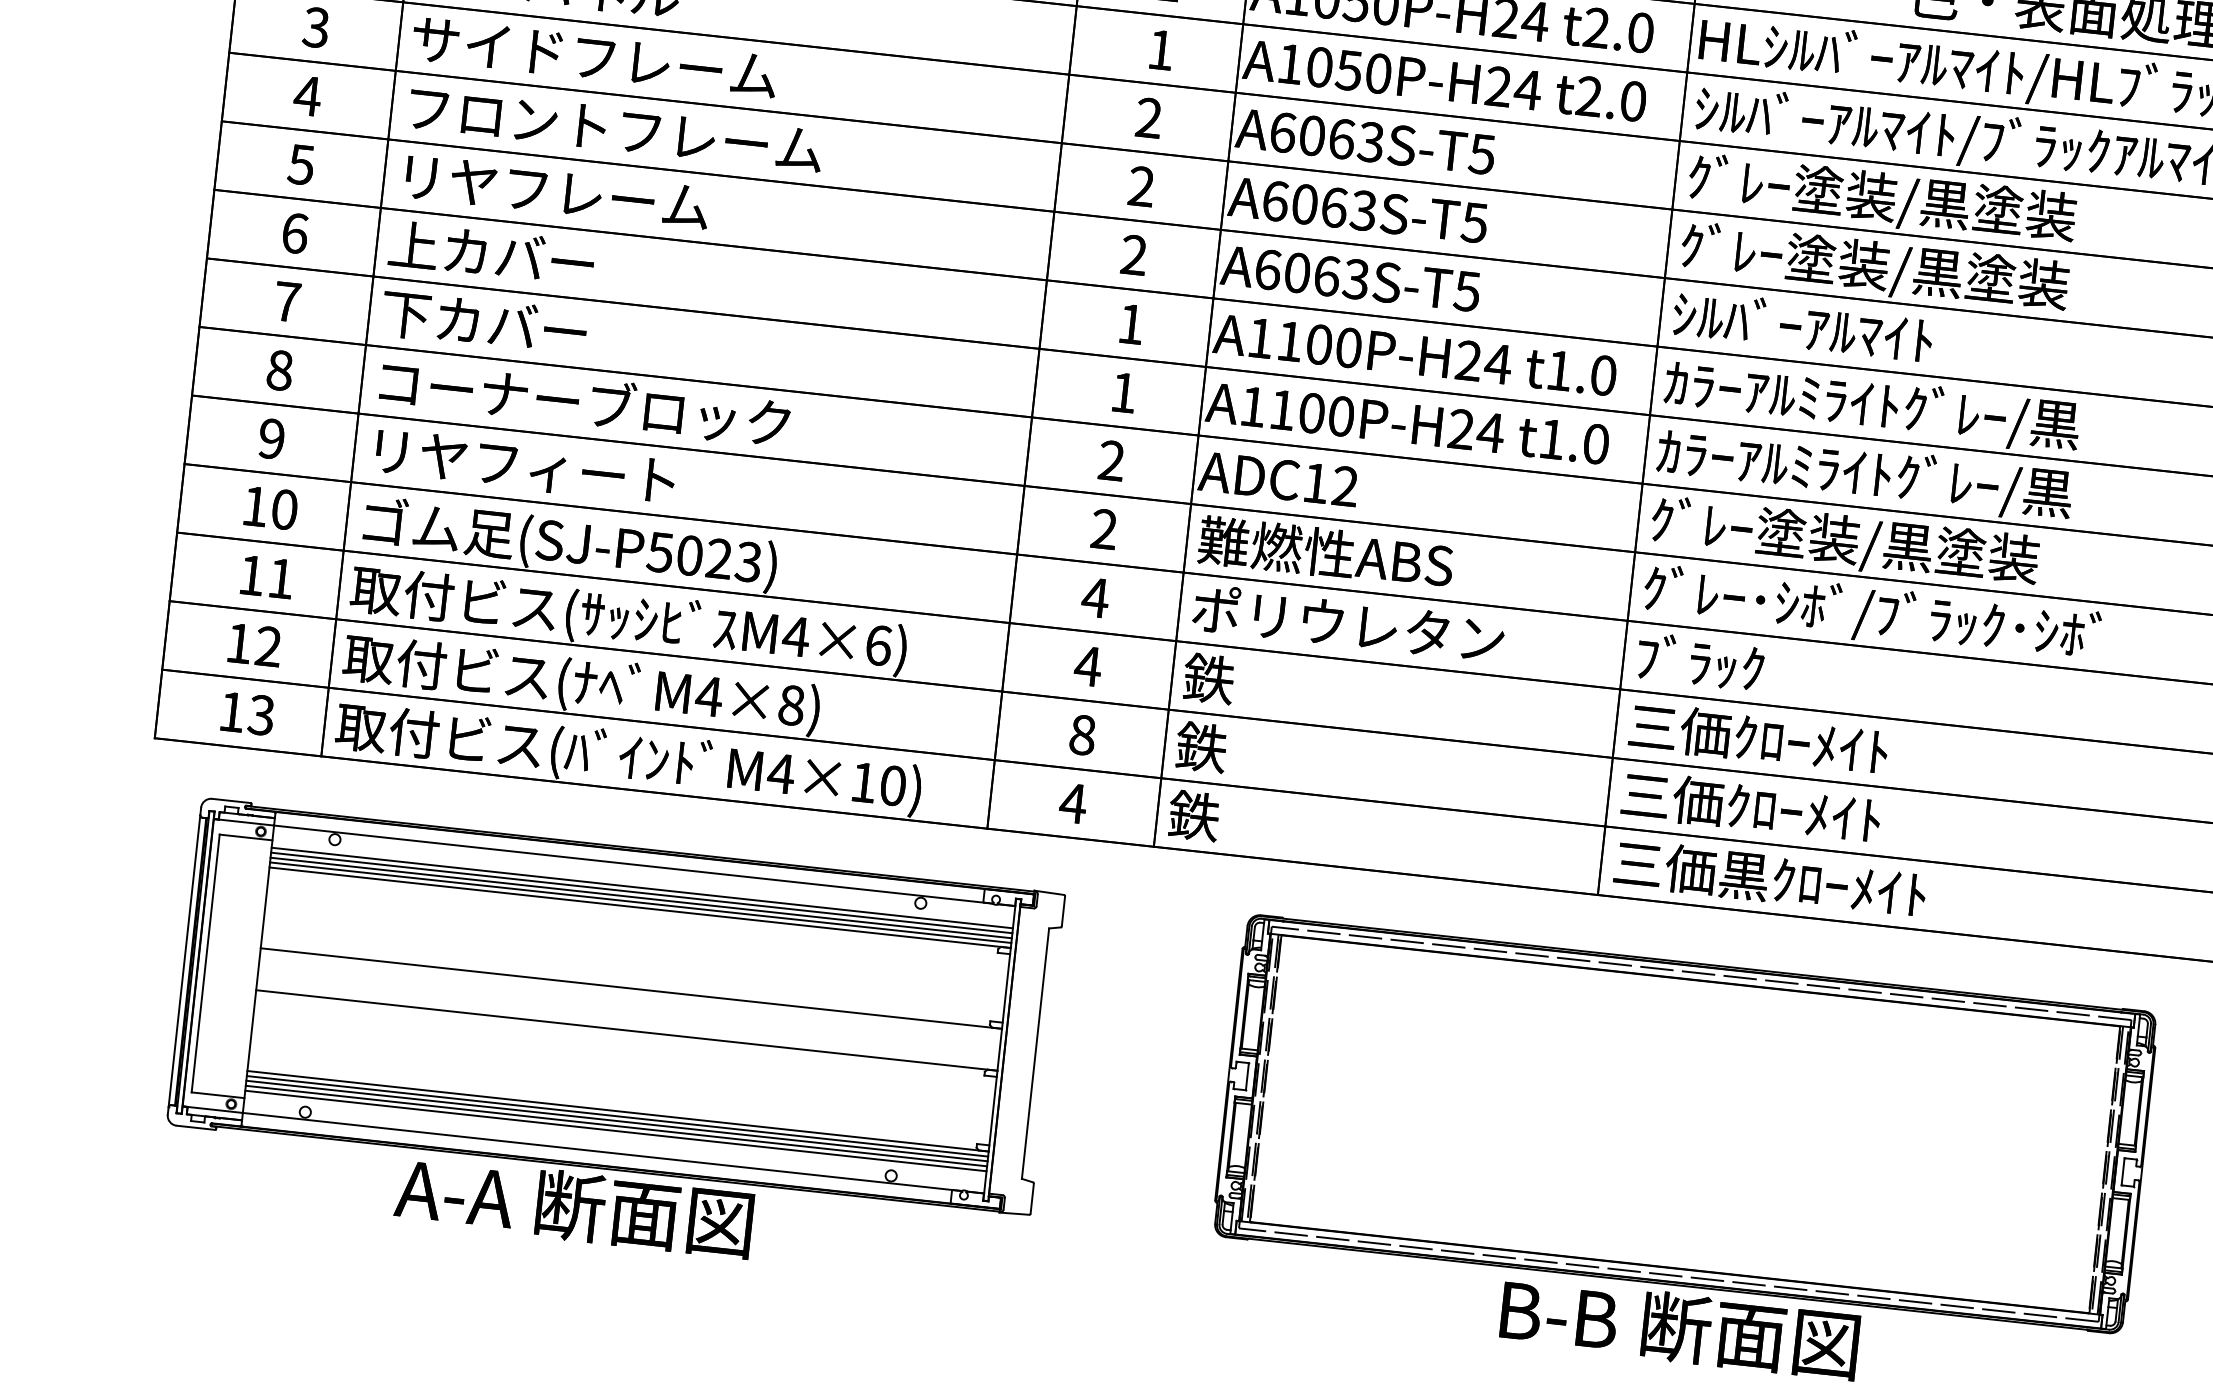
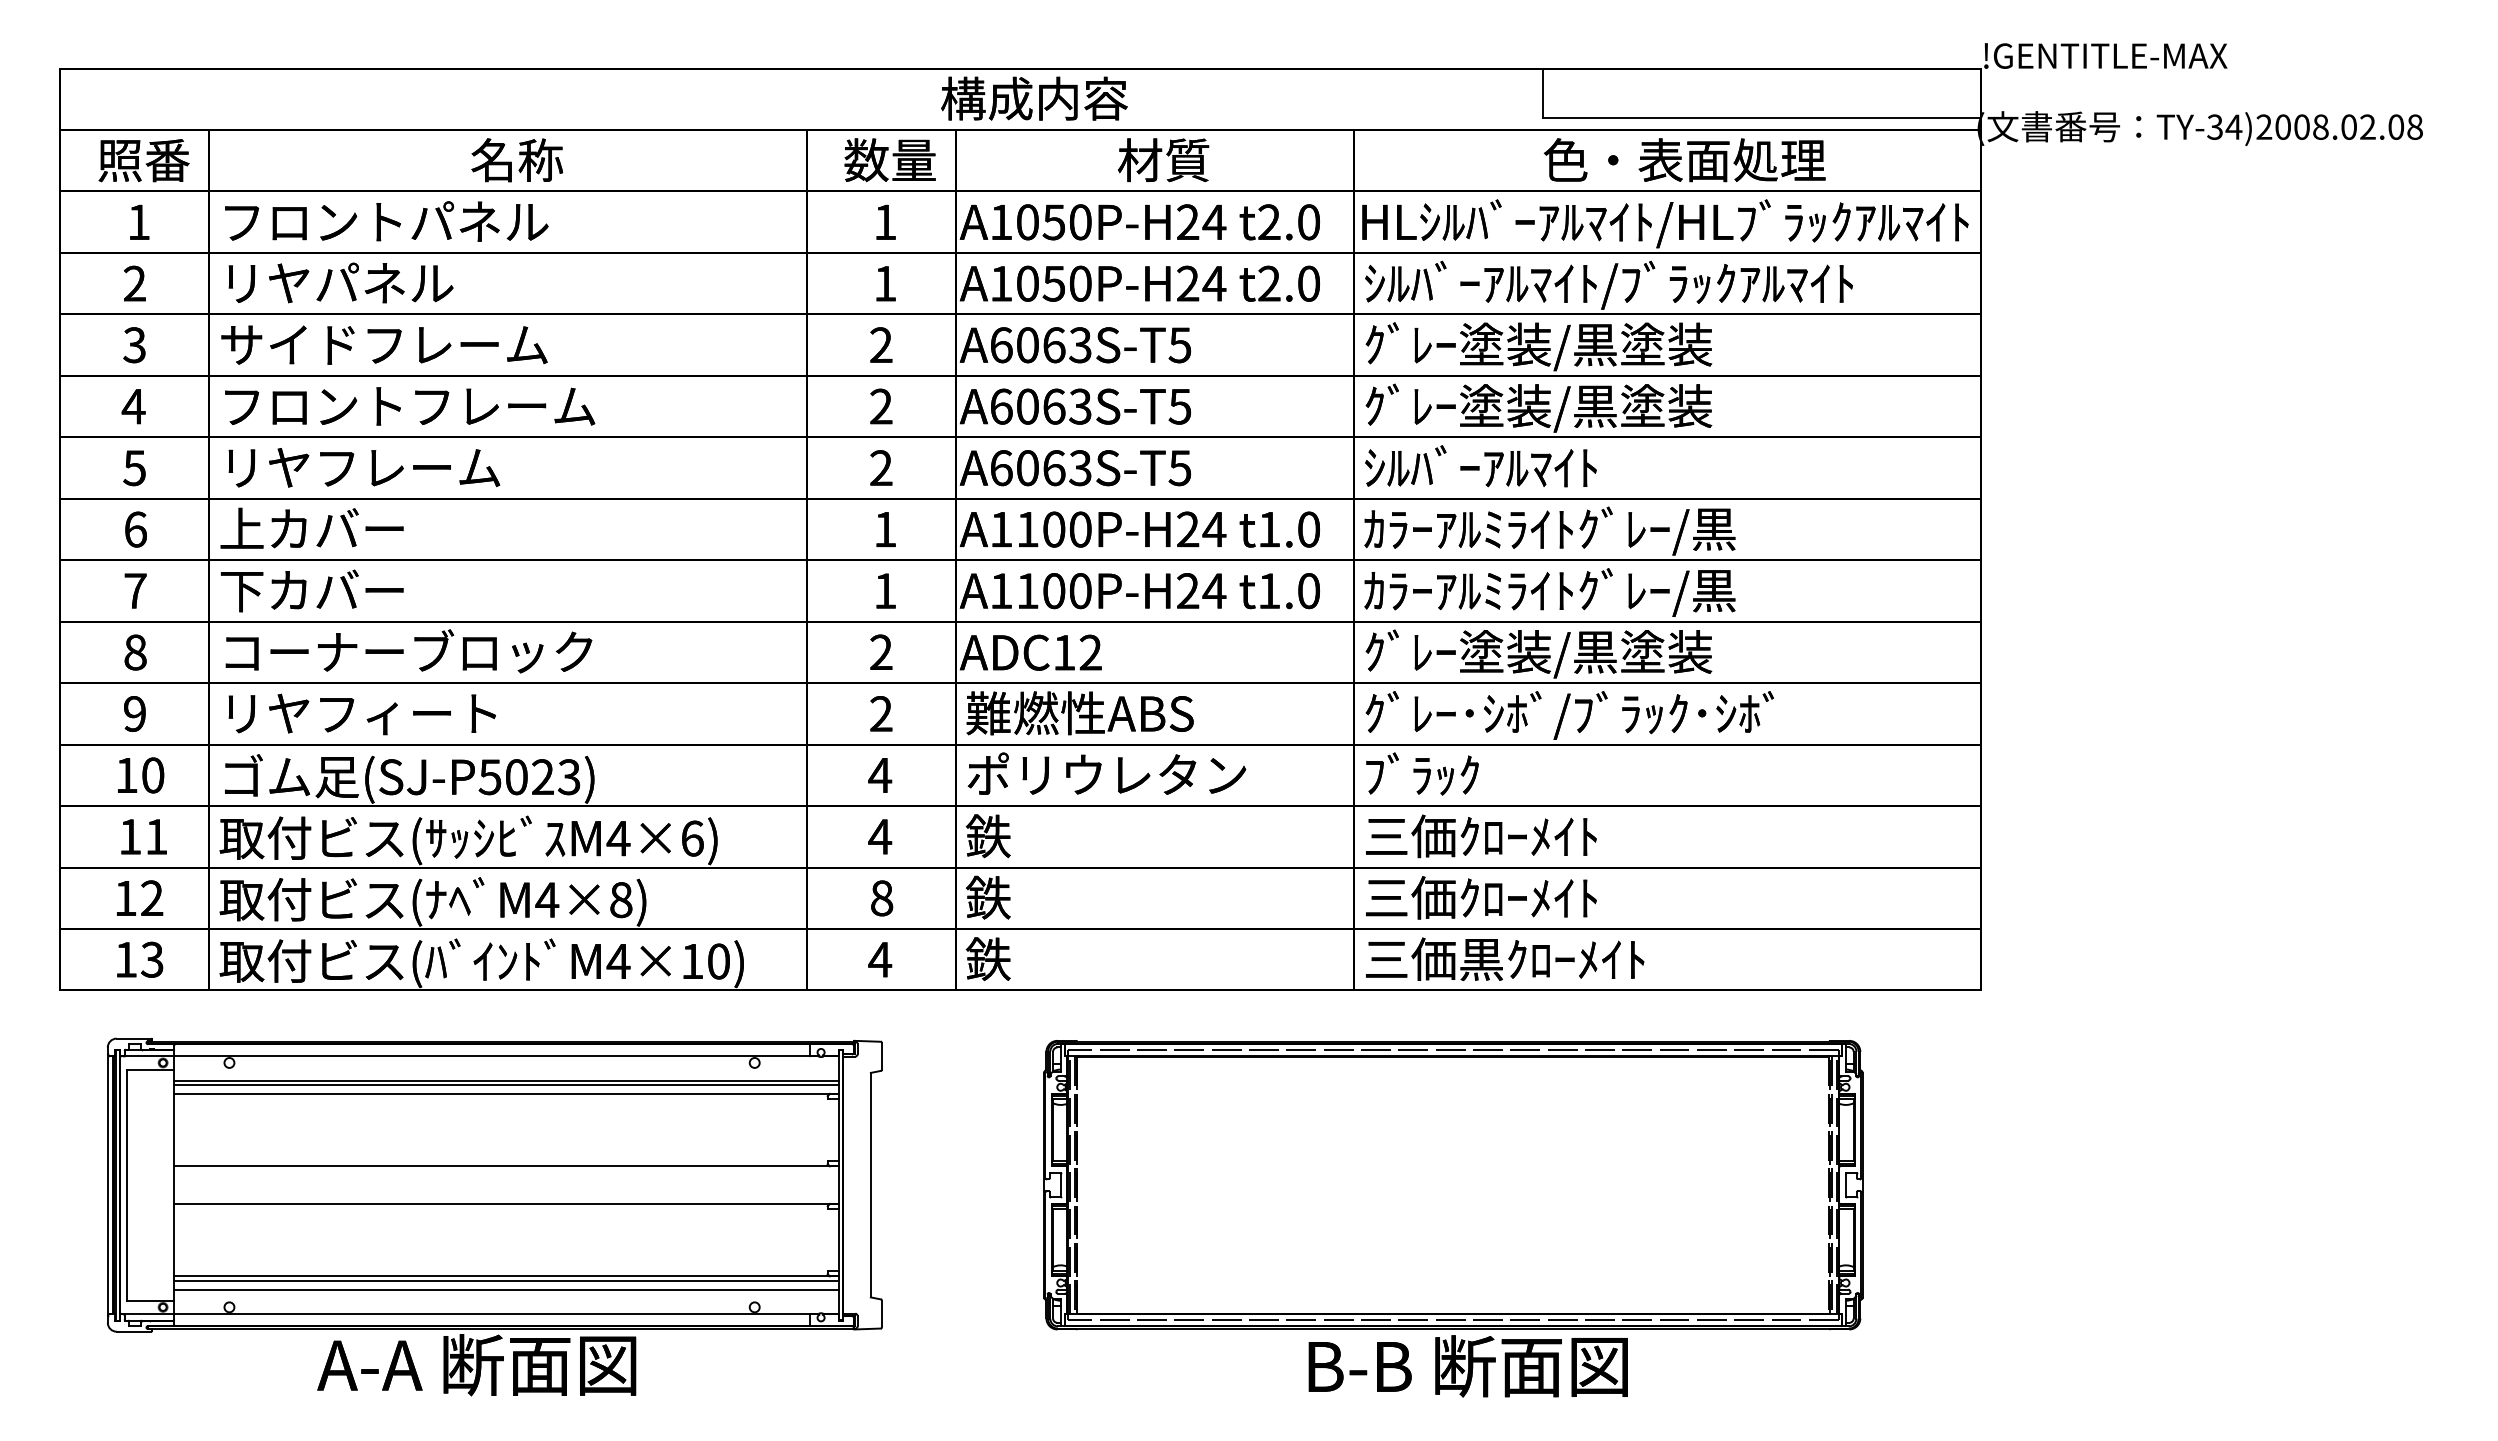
line: (642, 888) -> (506, 1076), removed
line: (640, 902) -> (506, 1089), removed
line: (616, 1121) -> (506, 1285), removed
line: (615, 1131) -> (506, 1294), removed

